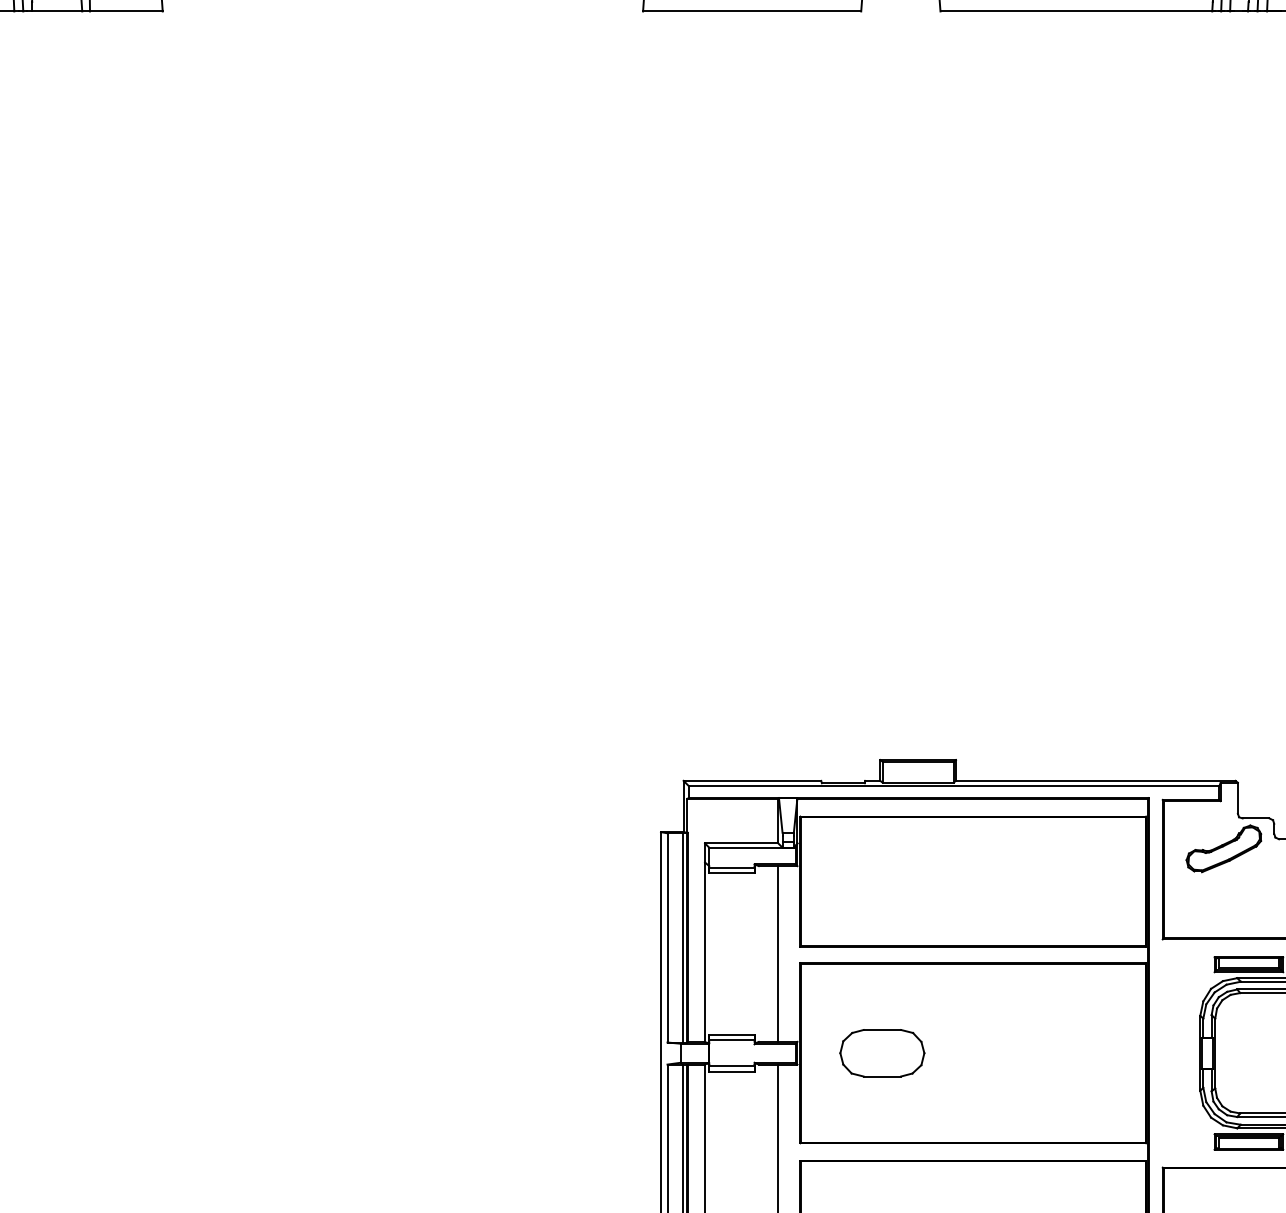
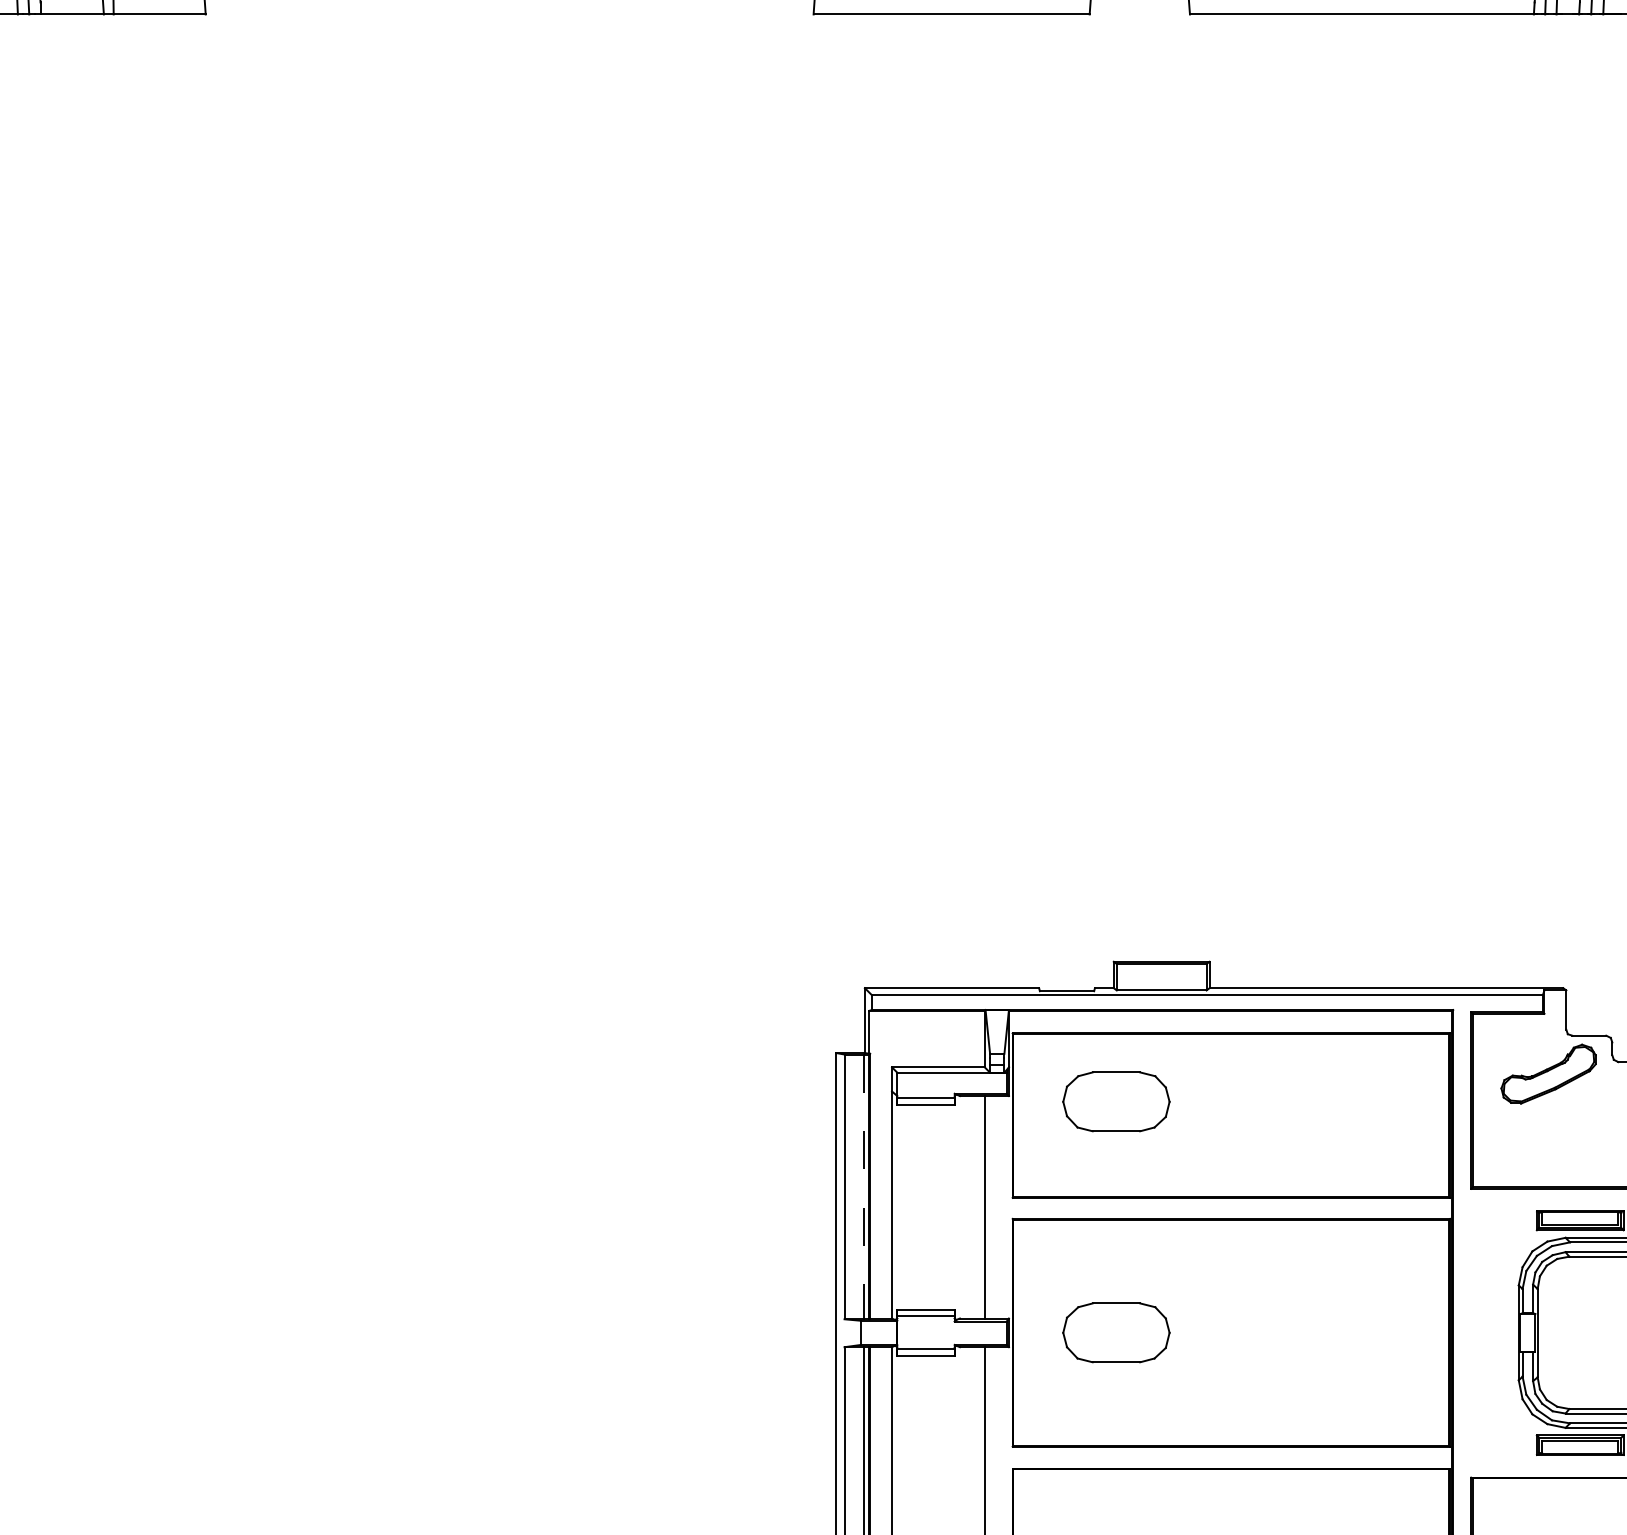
part: (882, 870) -> (1116, 1101), added
line: (683, 938) -> (864, 1187), solid -> dashed

